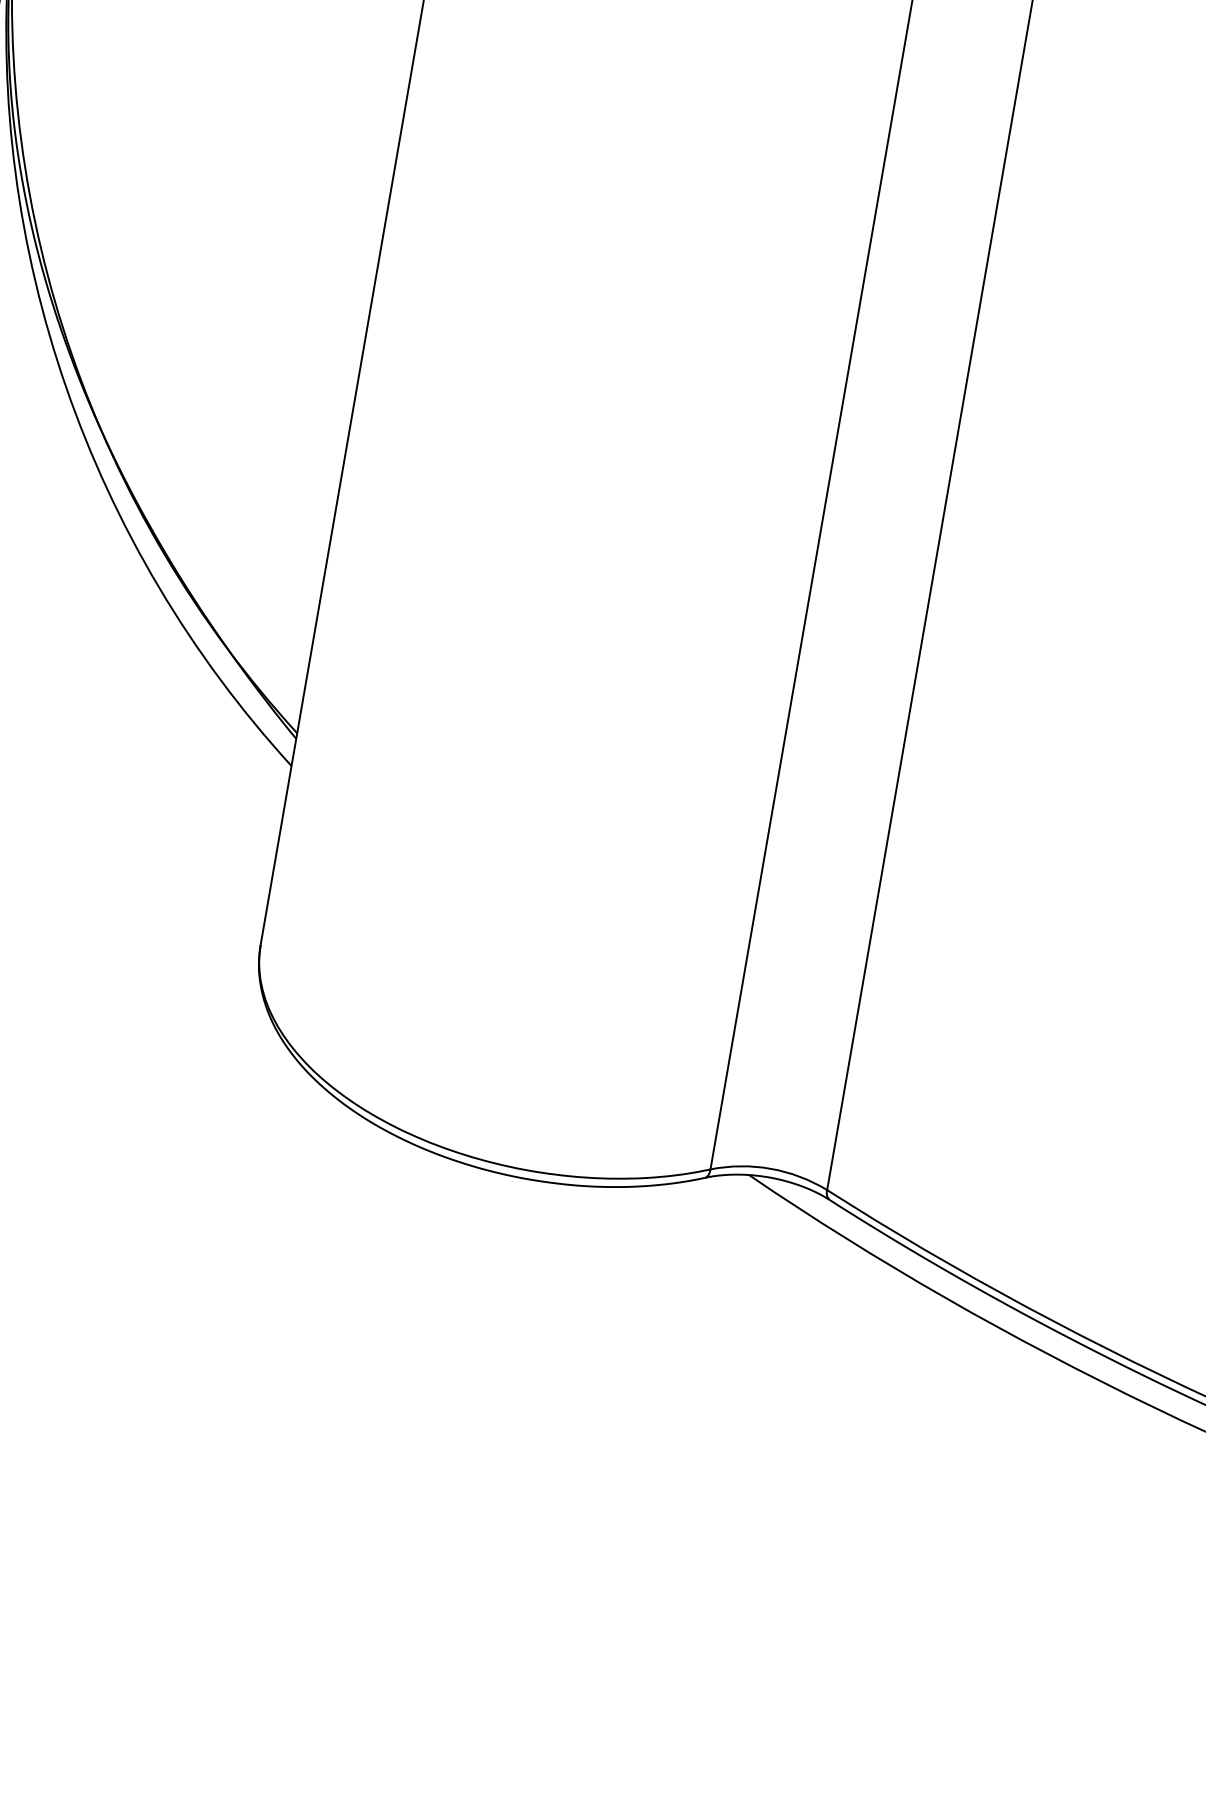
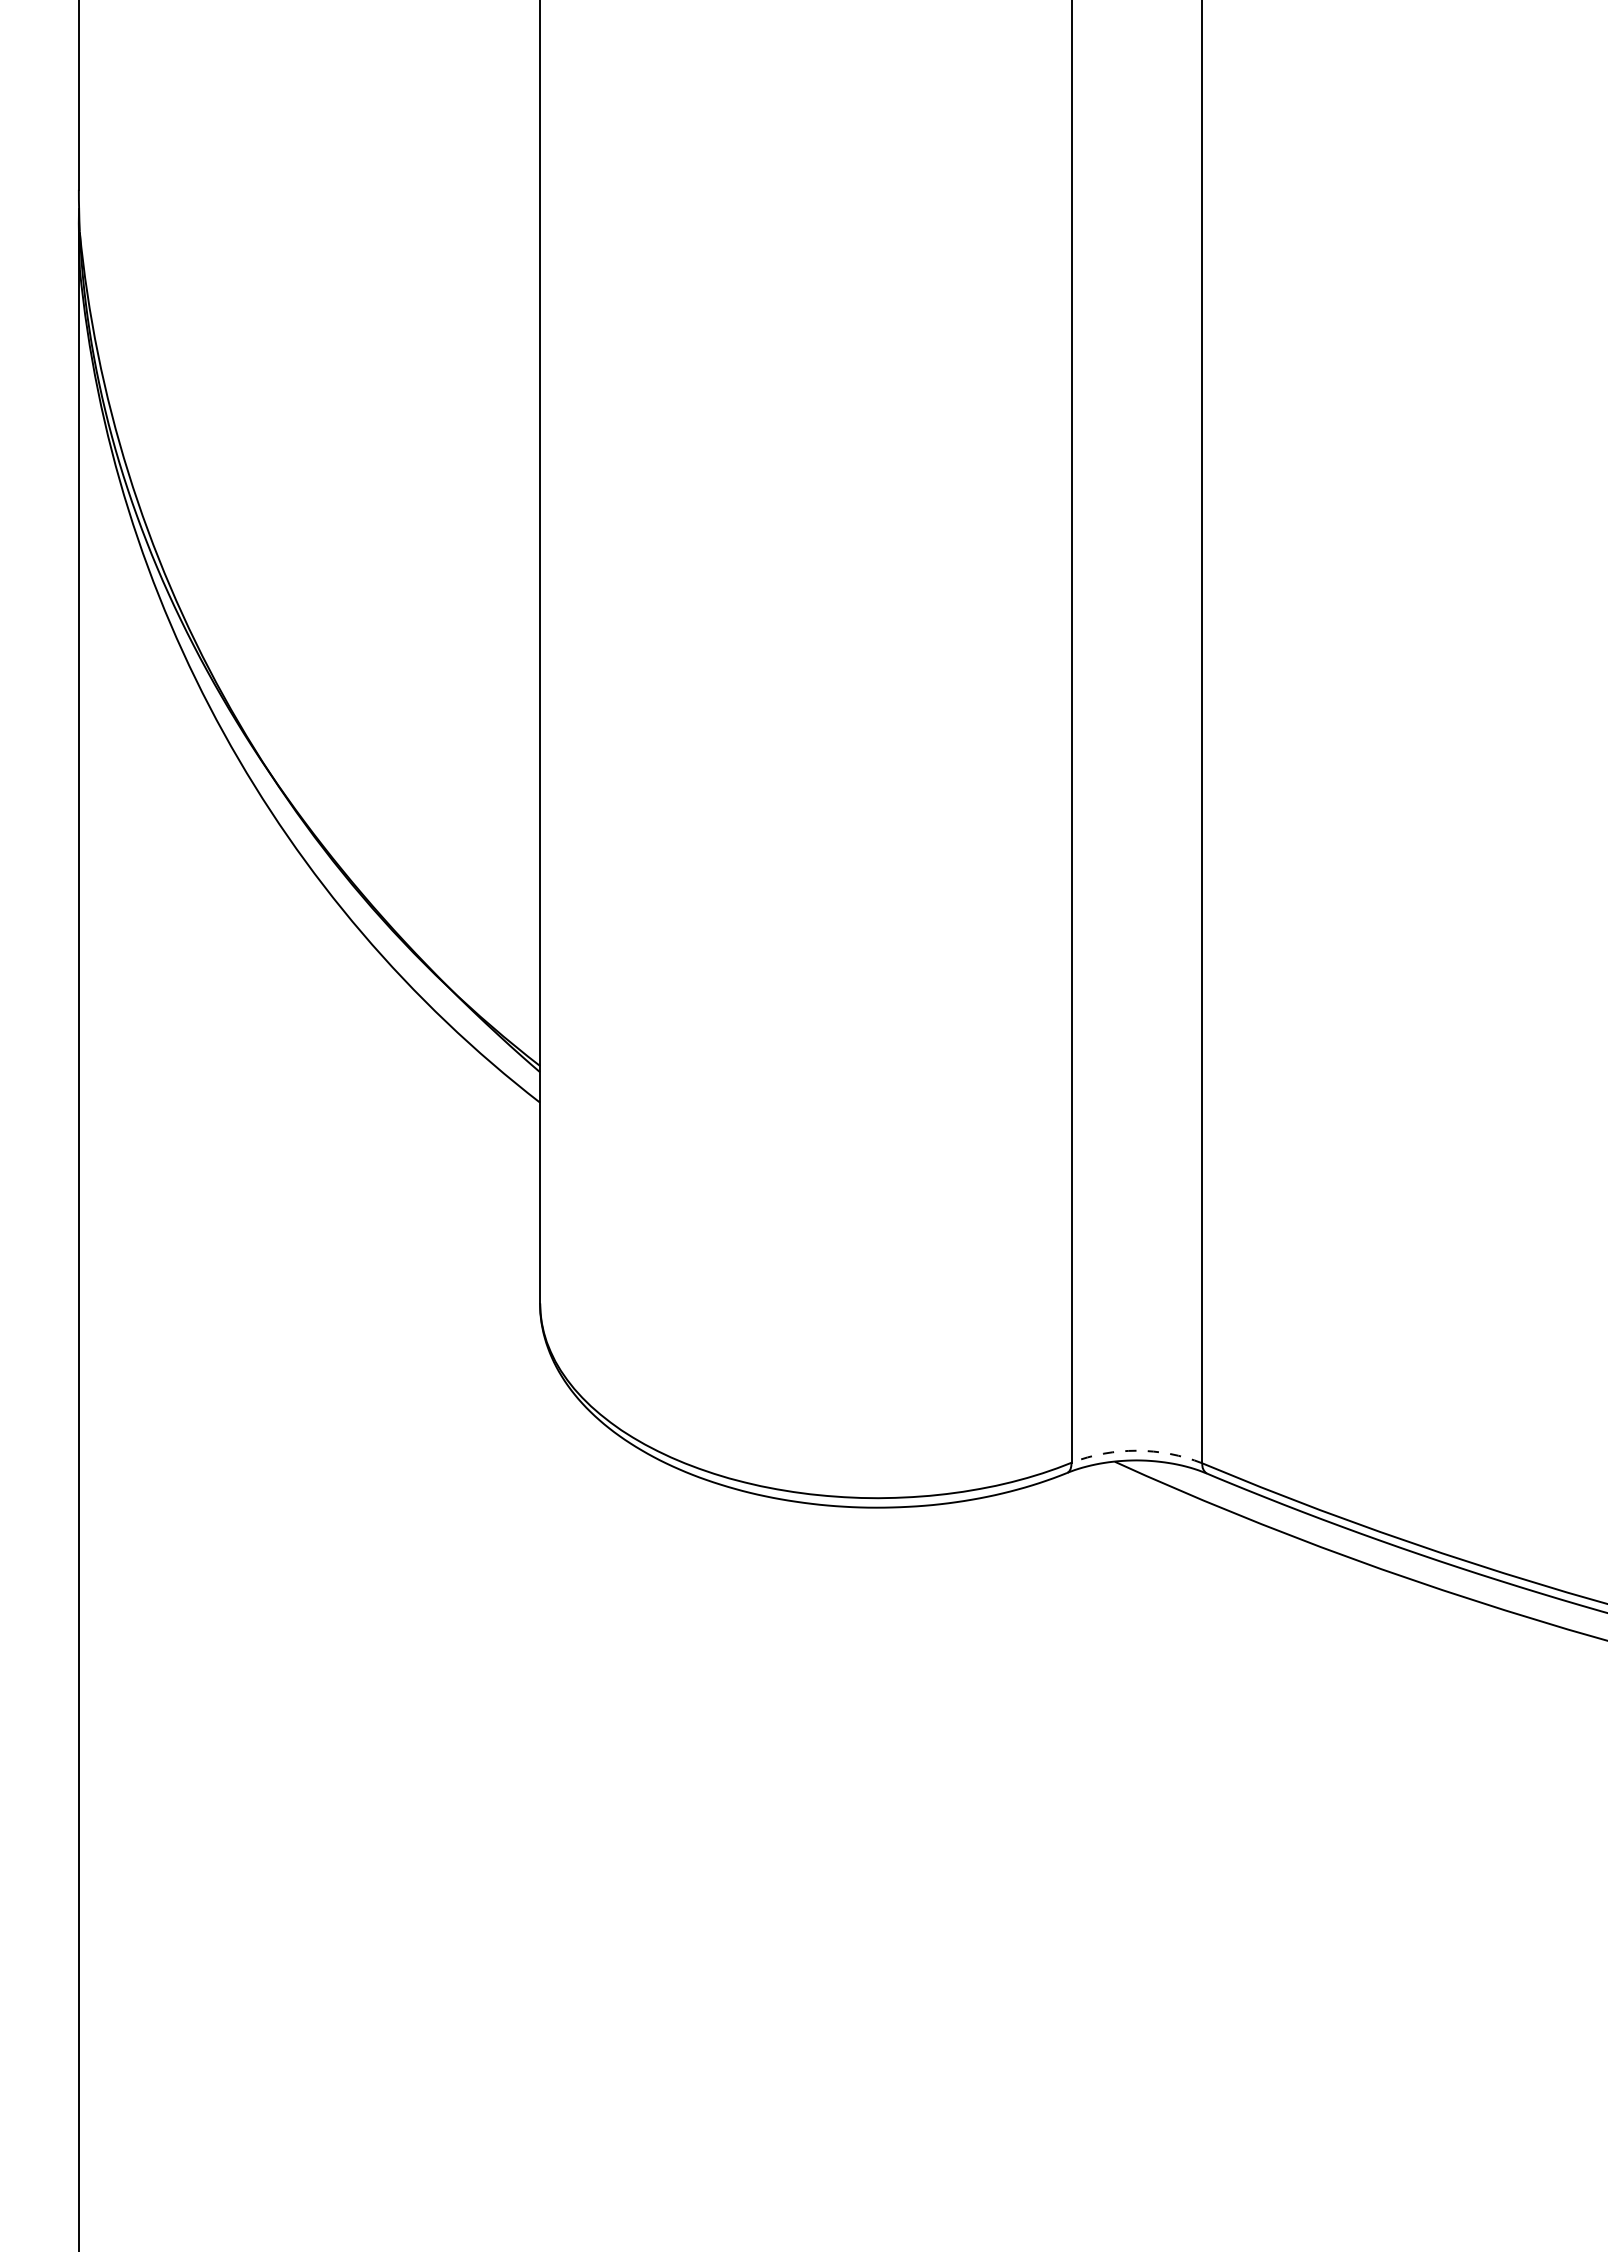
arc: (771, 1168) -> (1137, 1450), solid -> dashed

